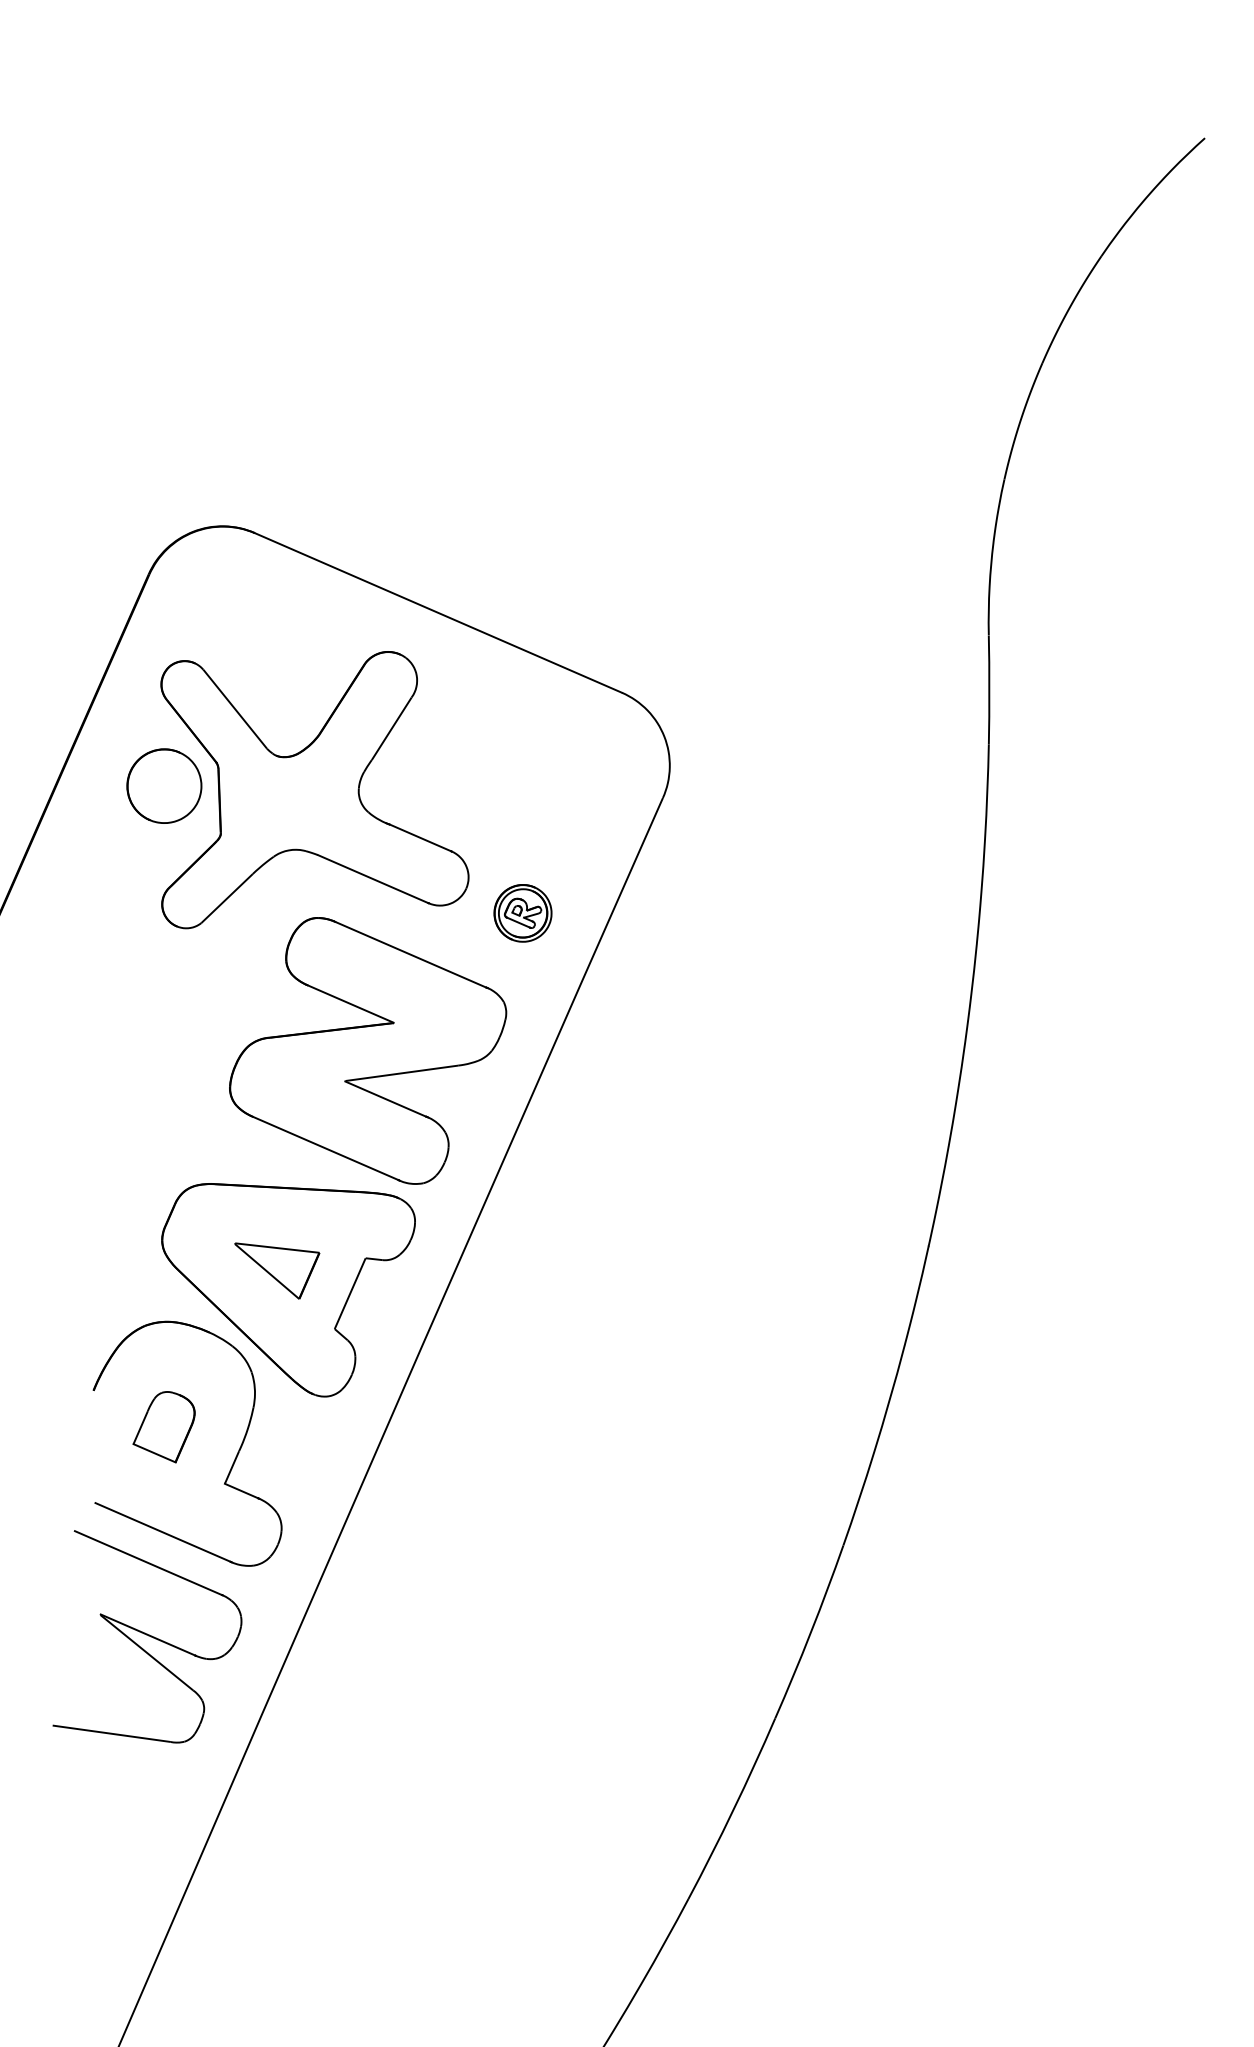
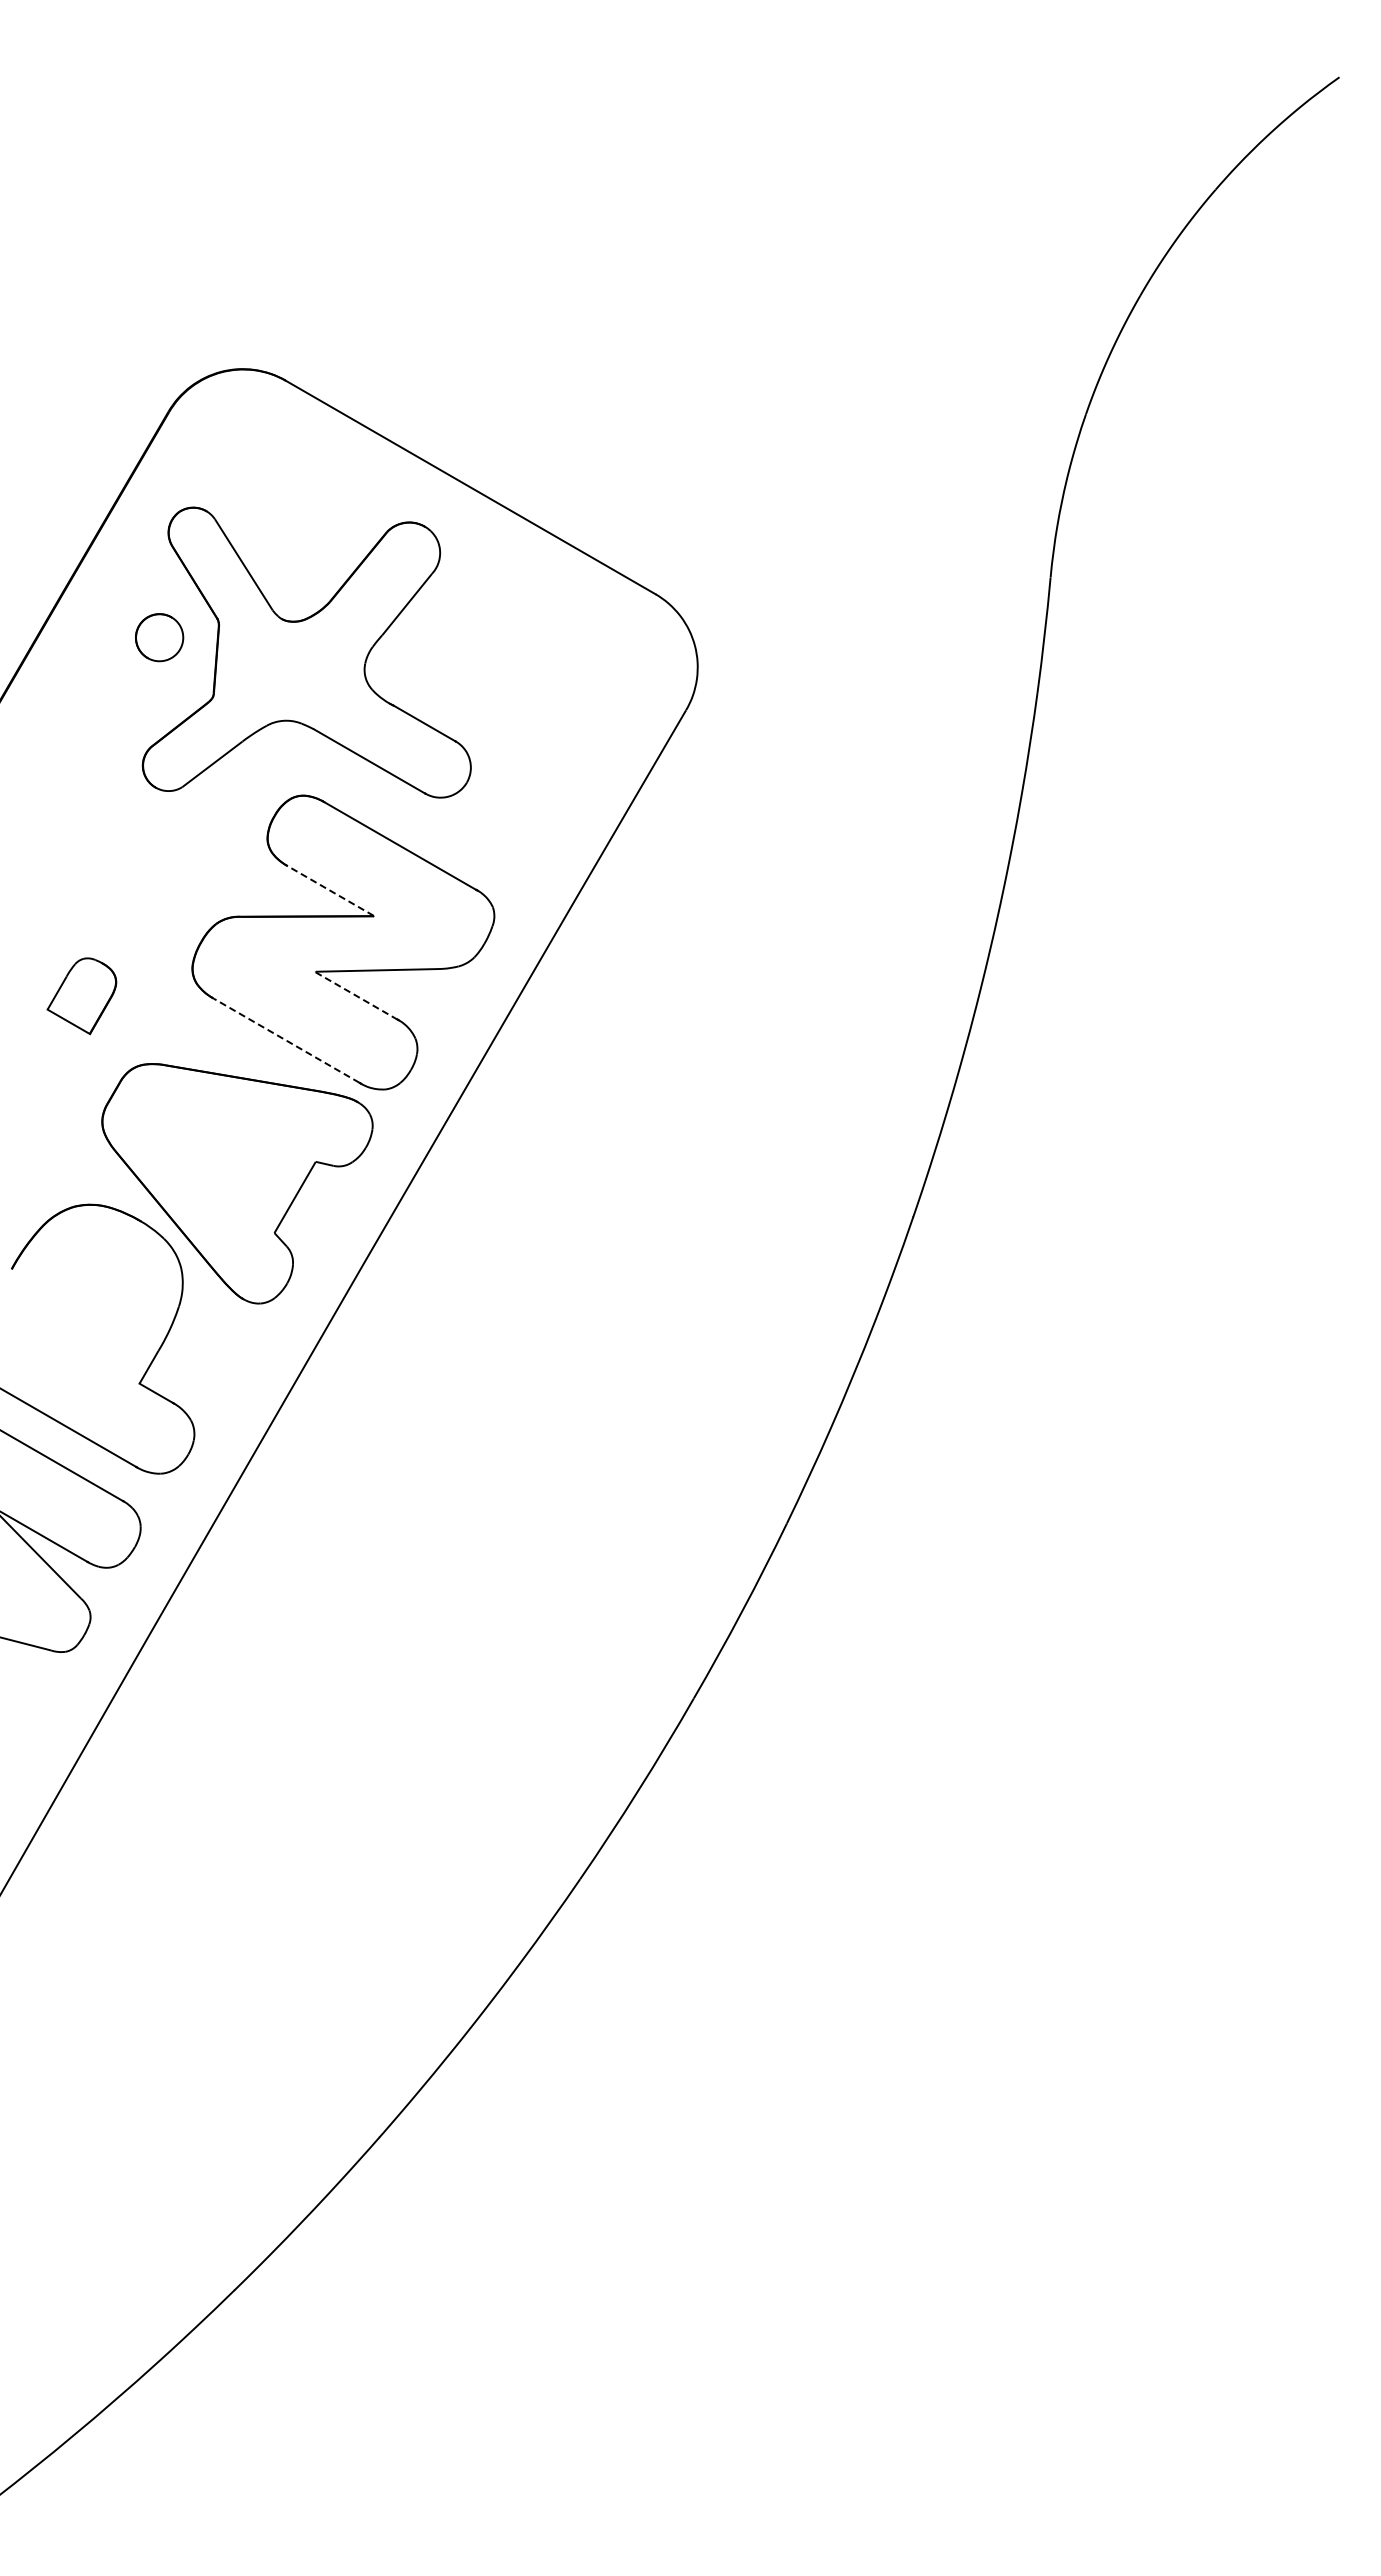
part: (164, 785) -> (159, 637), size x0.6
part: (522, 913) -> (523, 815), removed
line: (350, 1003) -> (330, 890), solid -> dashed
line: (385, 1098) -> (356, 995), solid -> dashed
line: (325, 1148) -> (286, 1040), solid -> dashed
part: (279, 1269) -> (223, 1163), removed
part: (163, 1428) -> (81, 996), moved

